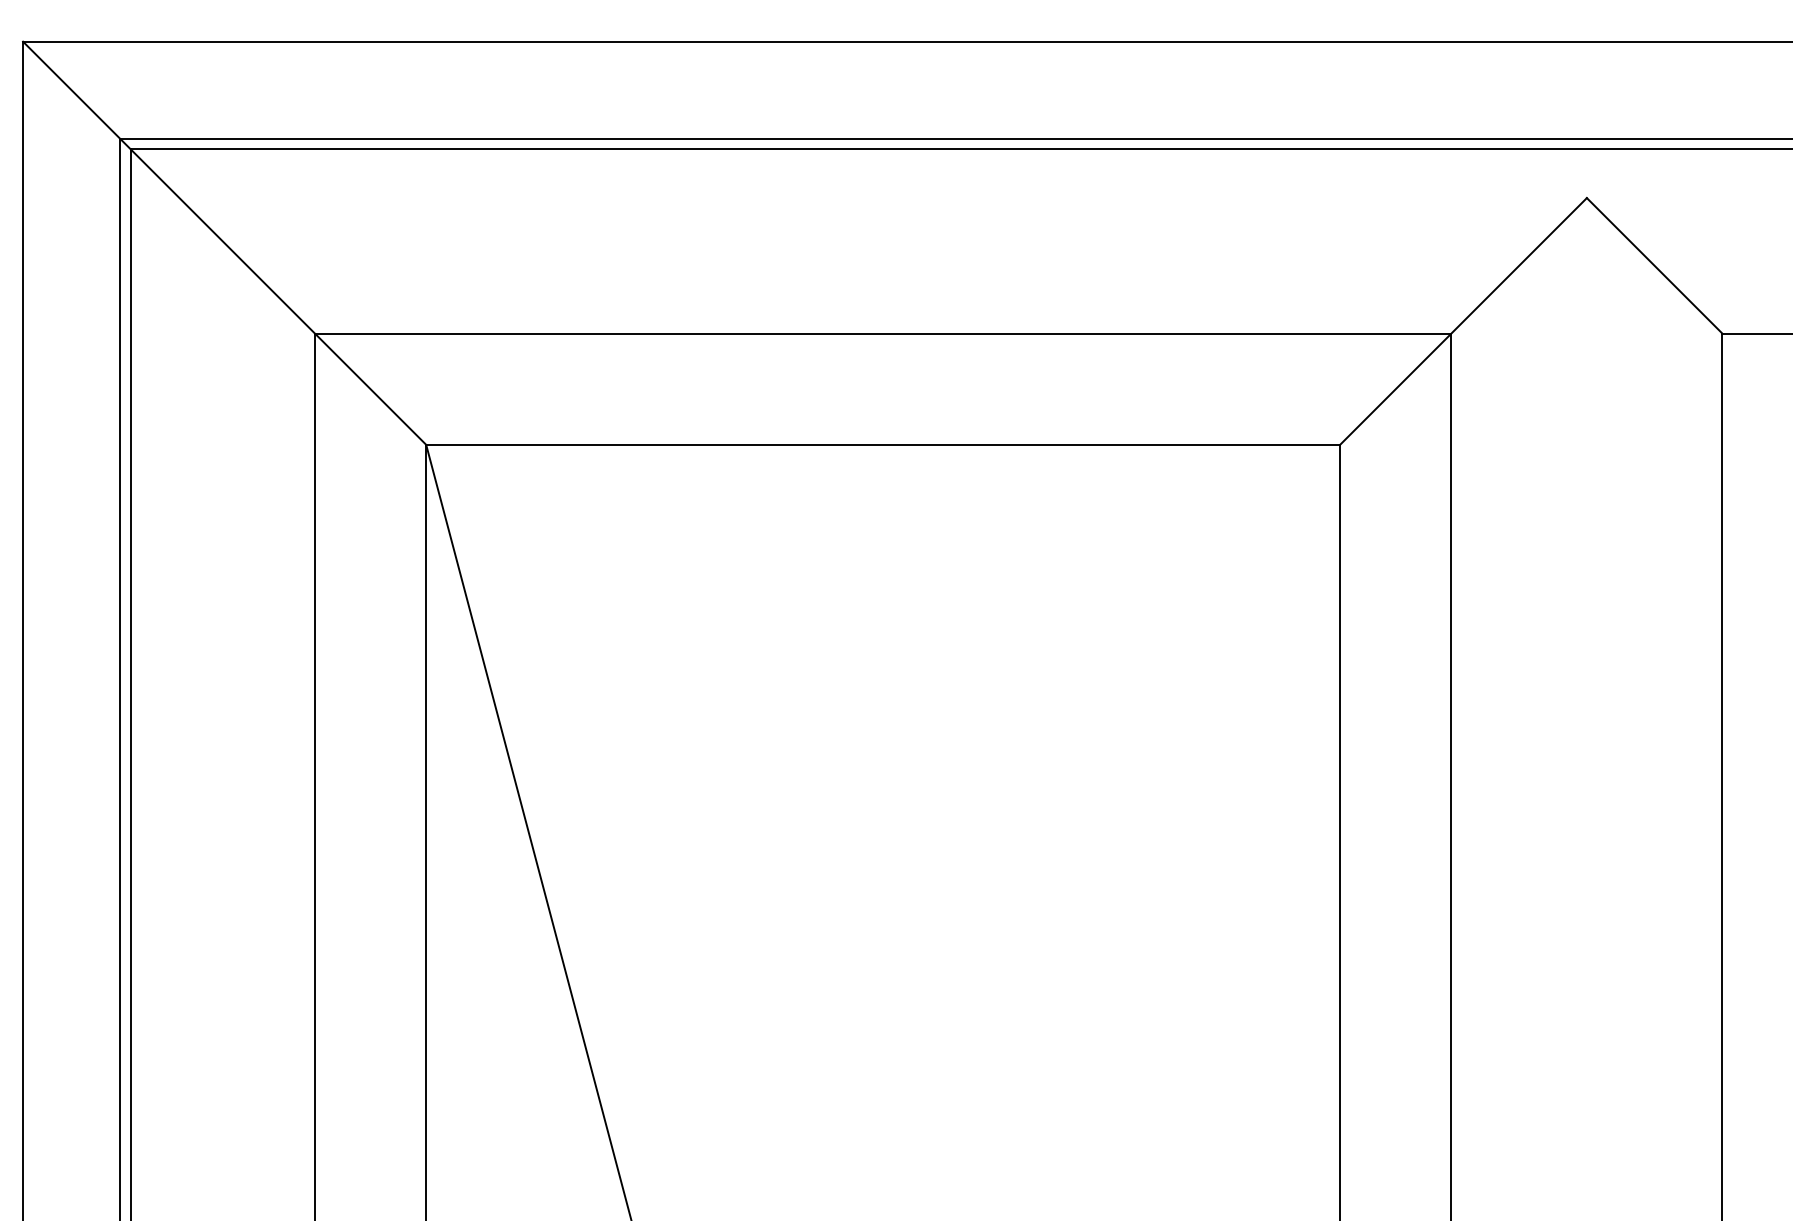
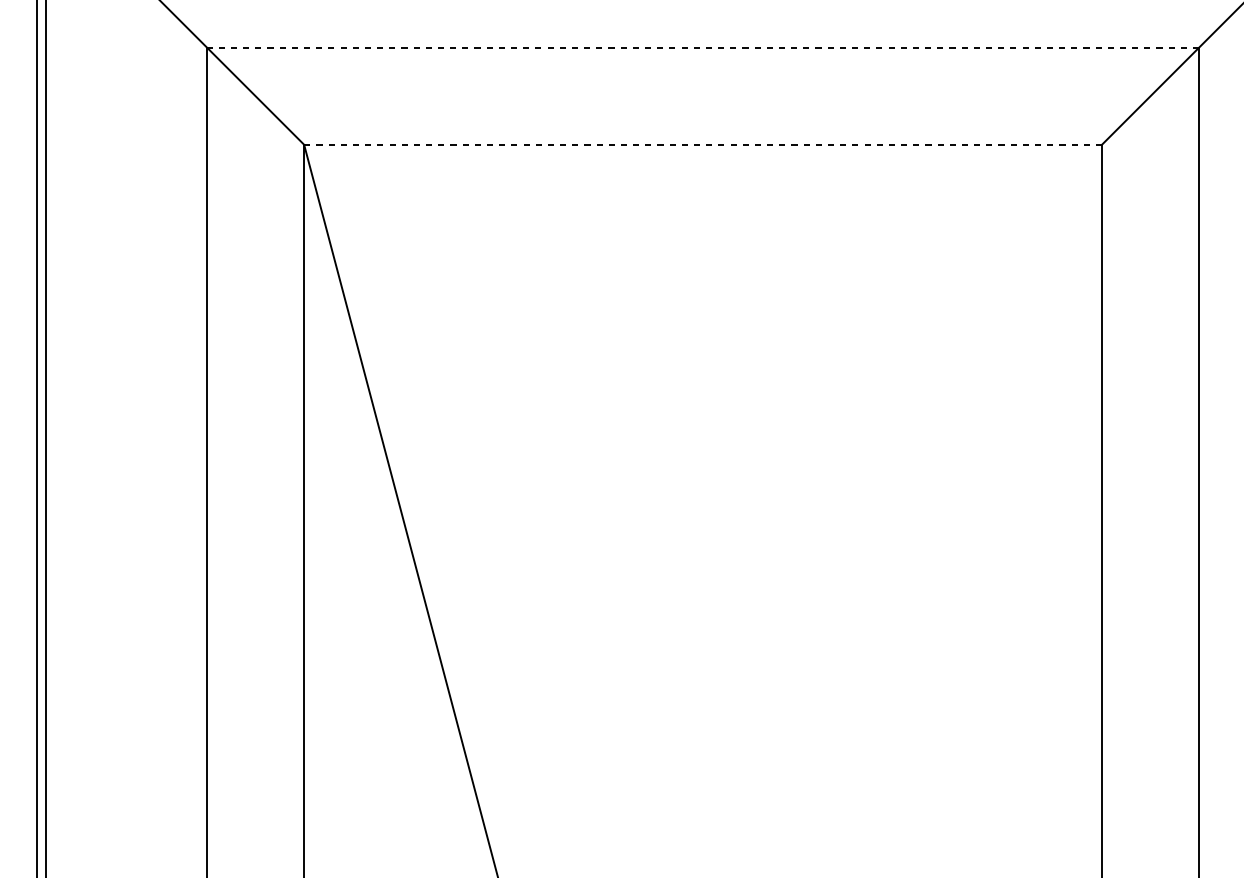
line: (882, 333) -> (702, 47), solid -> dashed
line: (883, 444) -> (703, 144), solid -> dashed

